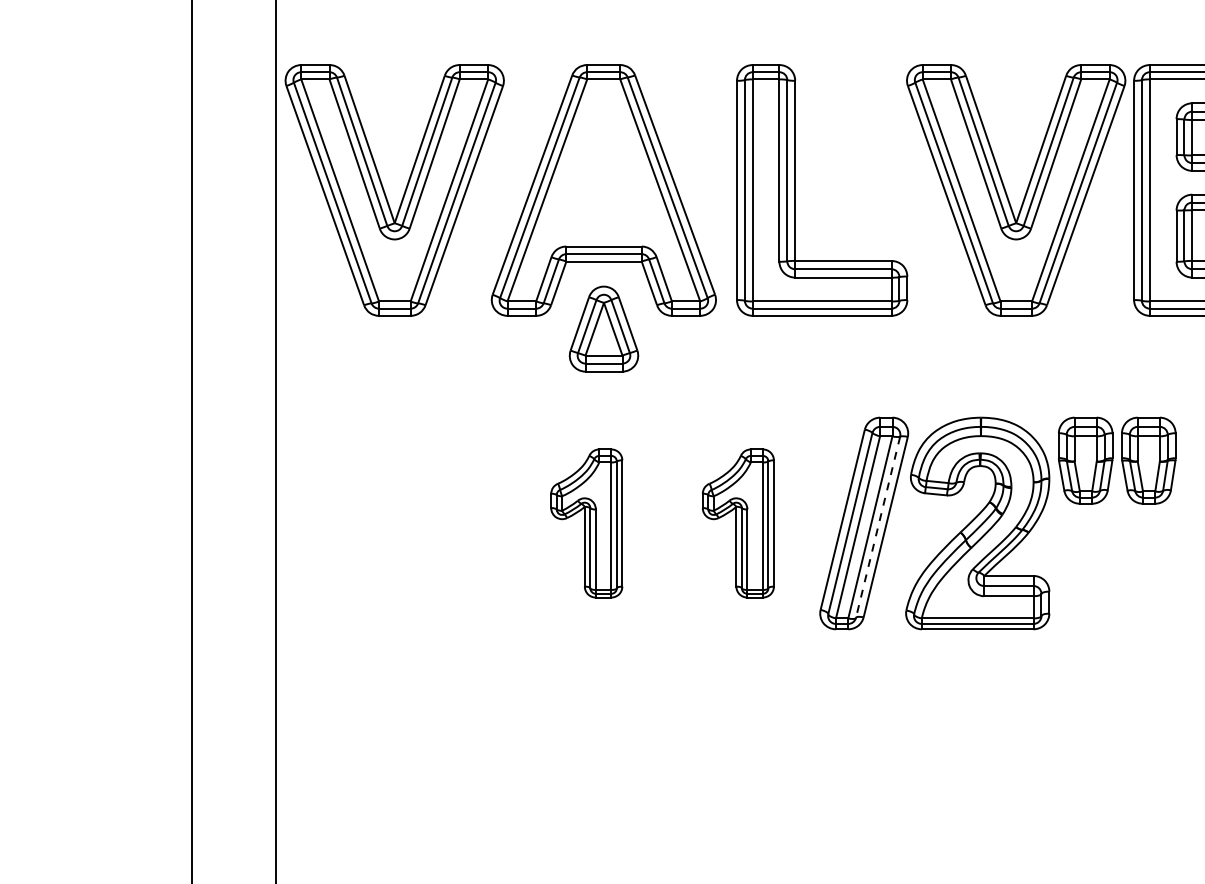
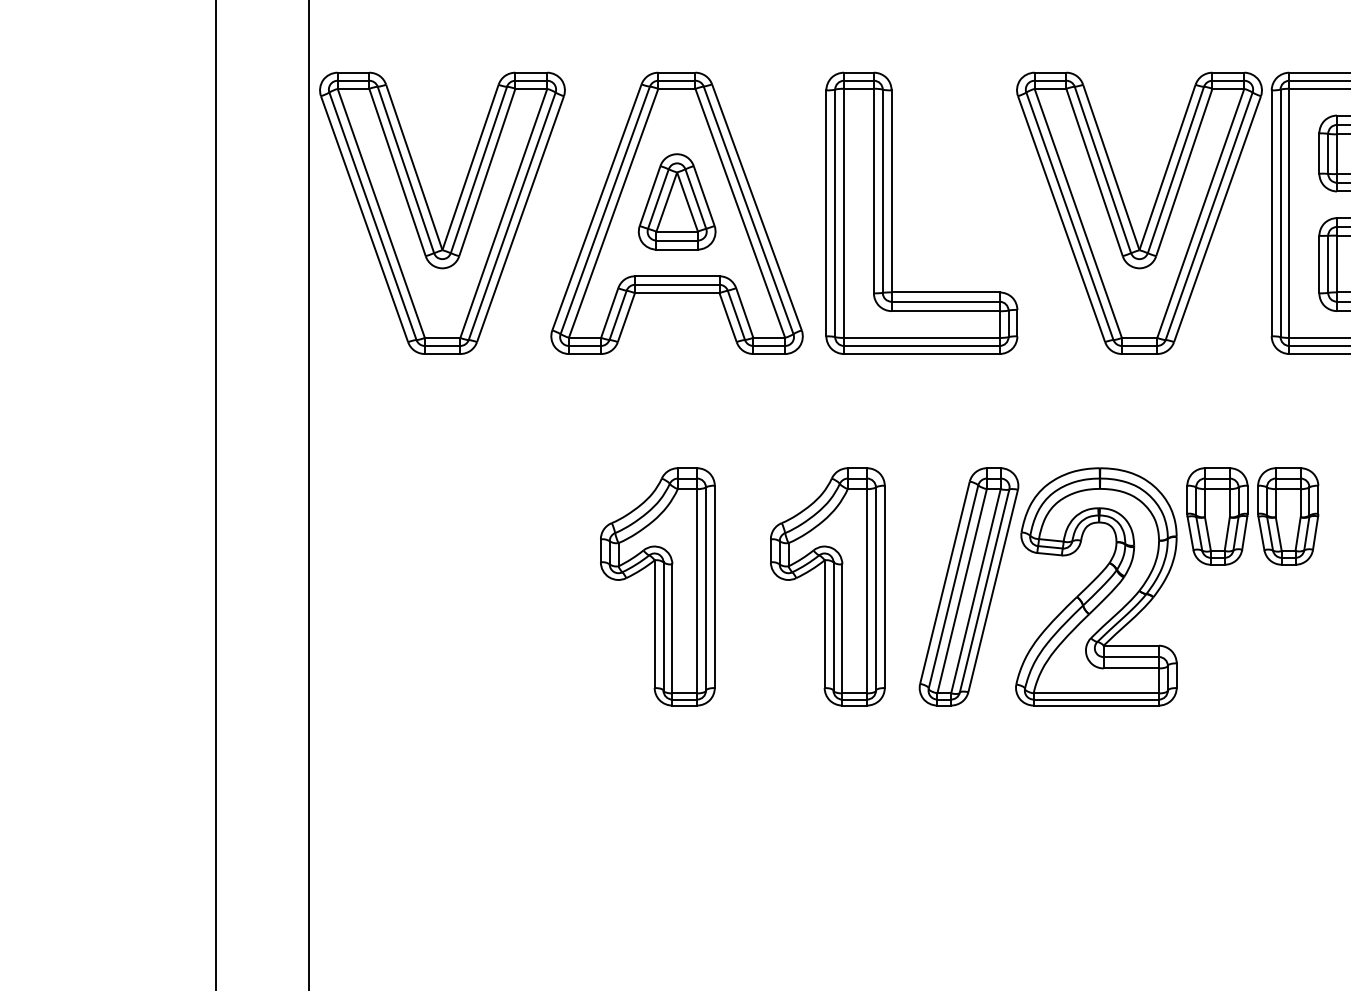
part: (603, 328) -> (676, 201), moved
part: (586, 523) -> (657, 586), size x1.43
part: (738, 523) -> (827, 586), size x1.43
line: (878, 526) -> (984, 590), dashed -> solid

